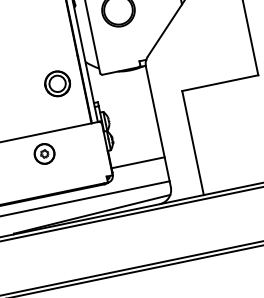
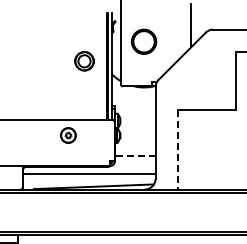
part: (57, 84) -> (84, 61), moved
line: (193, 142) -> (178, 149), solid -> dashed
line: (137, 163) -> (134, 156), solid -> dashed

